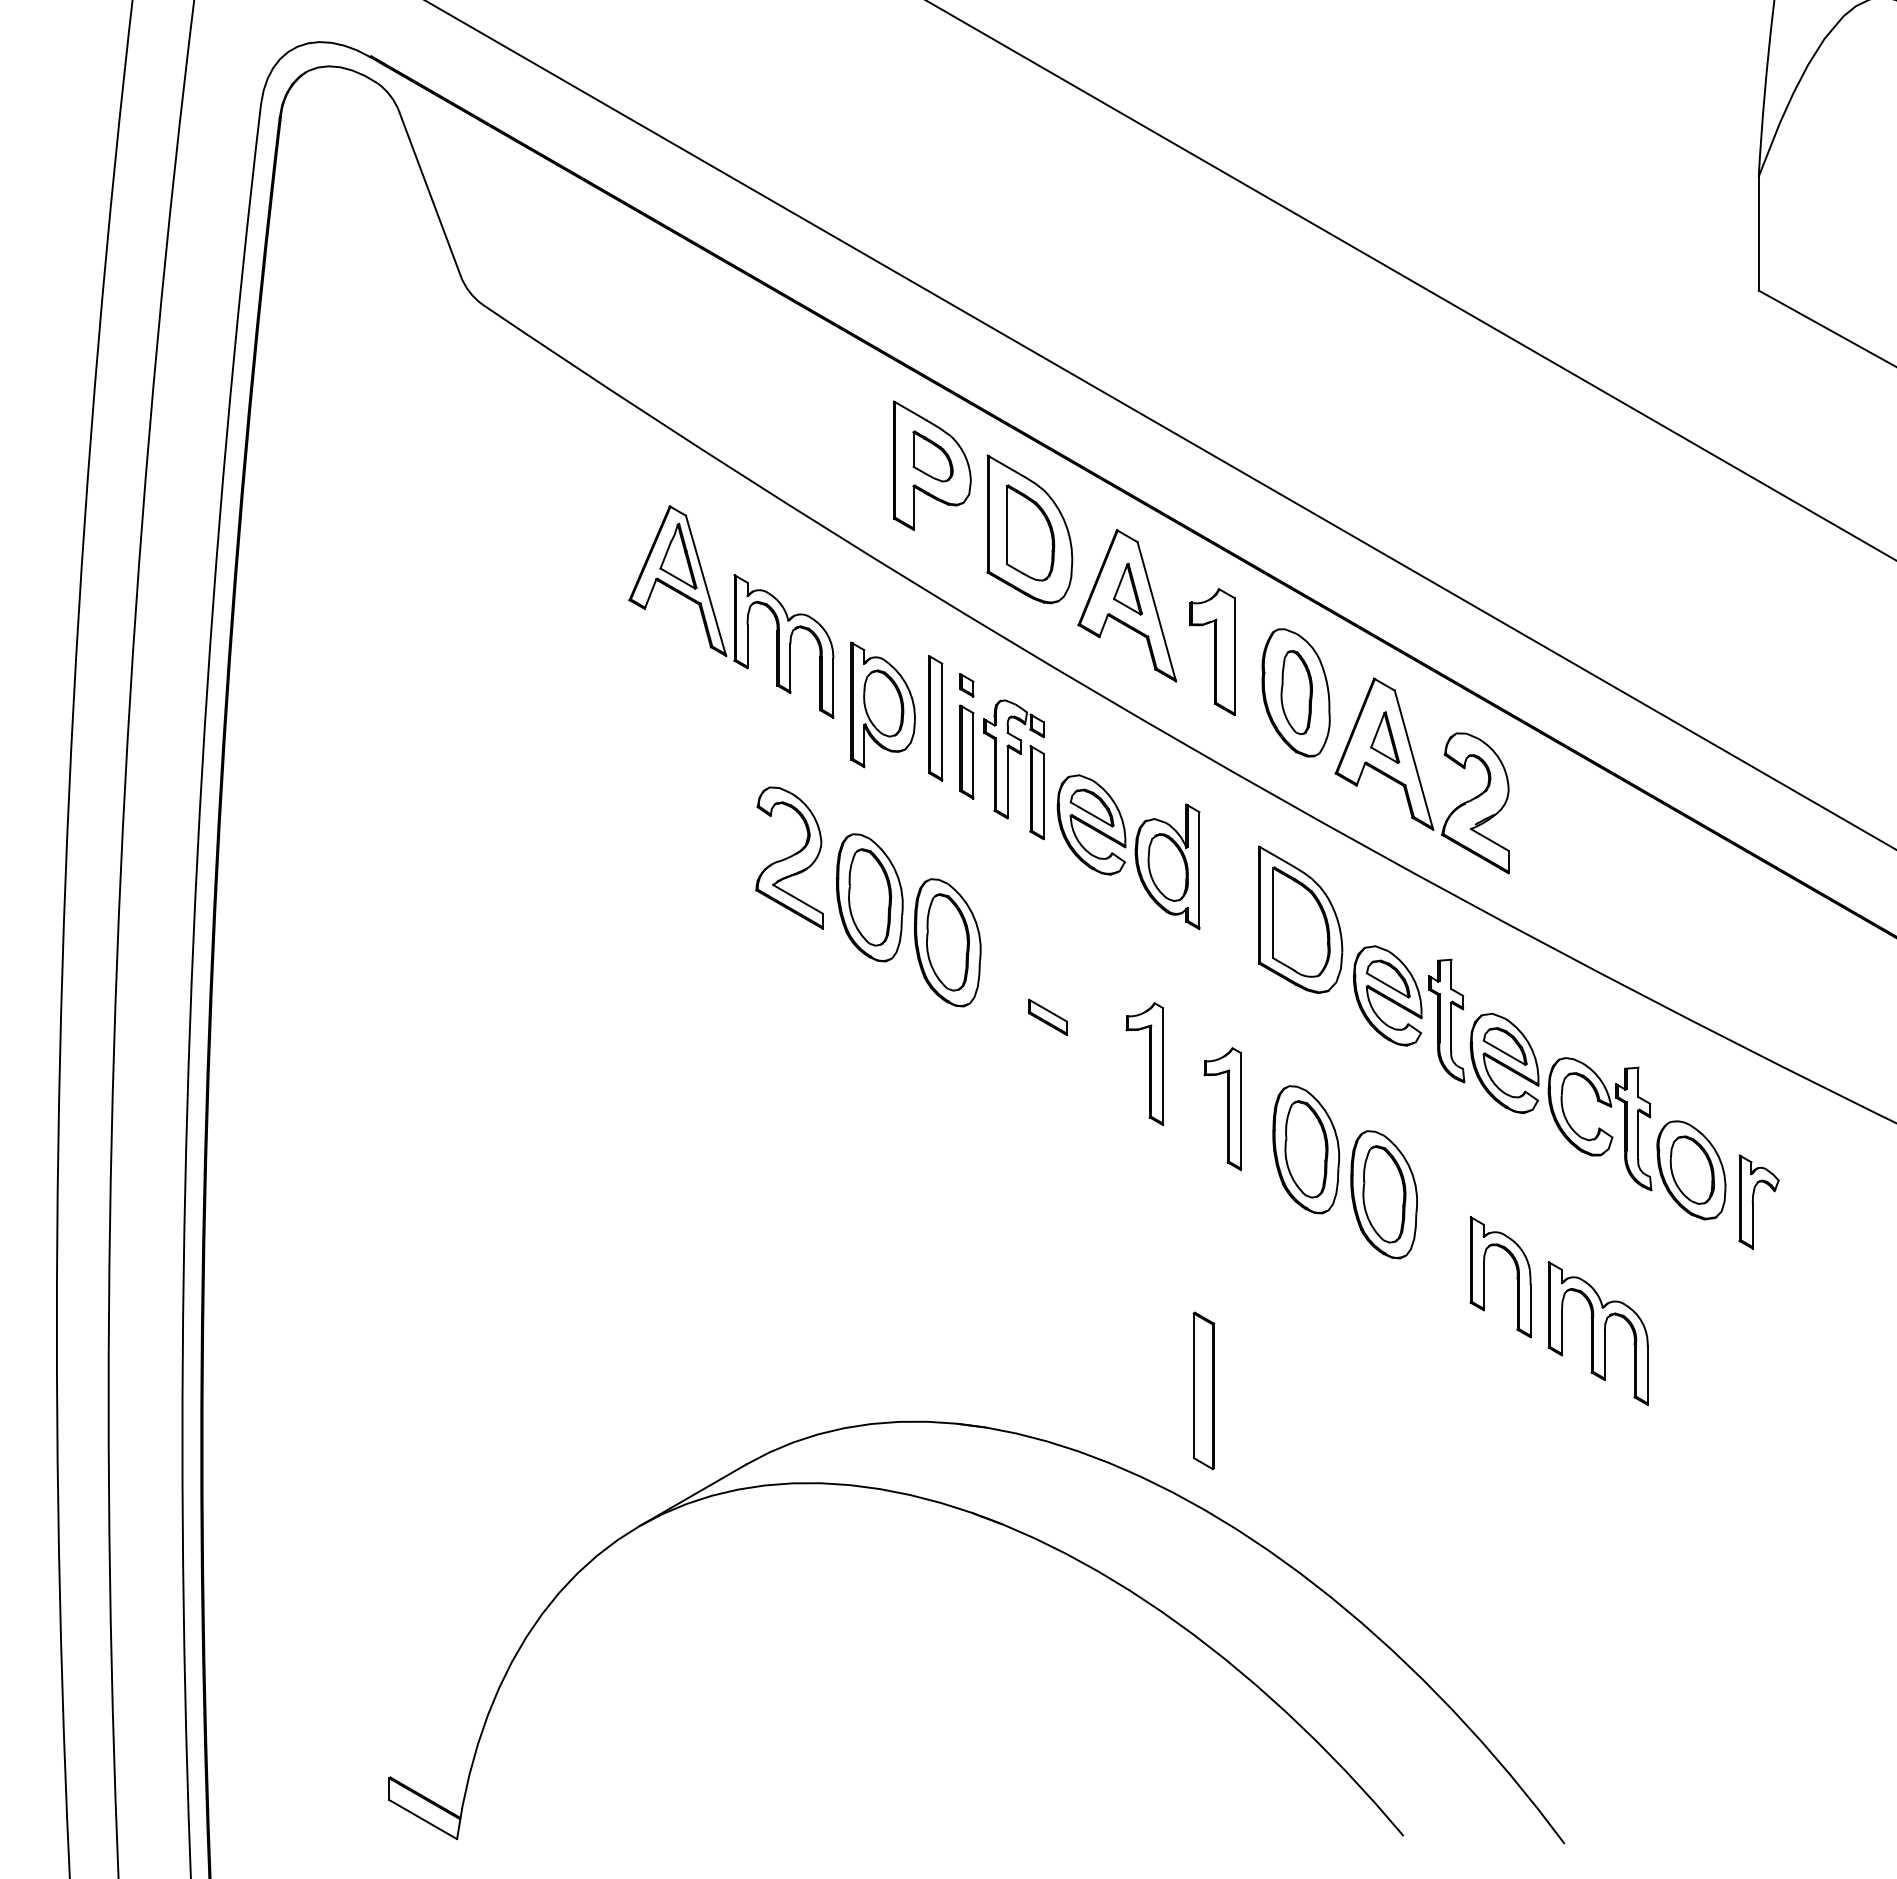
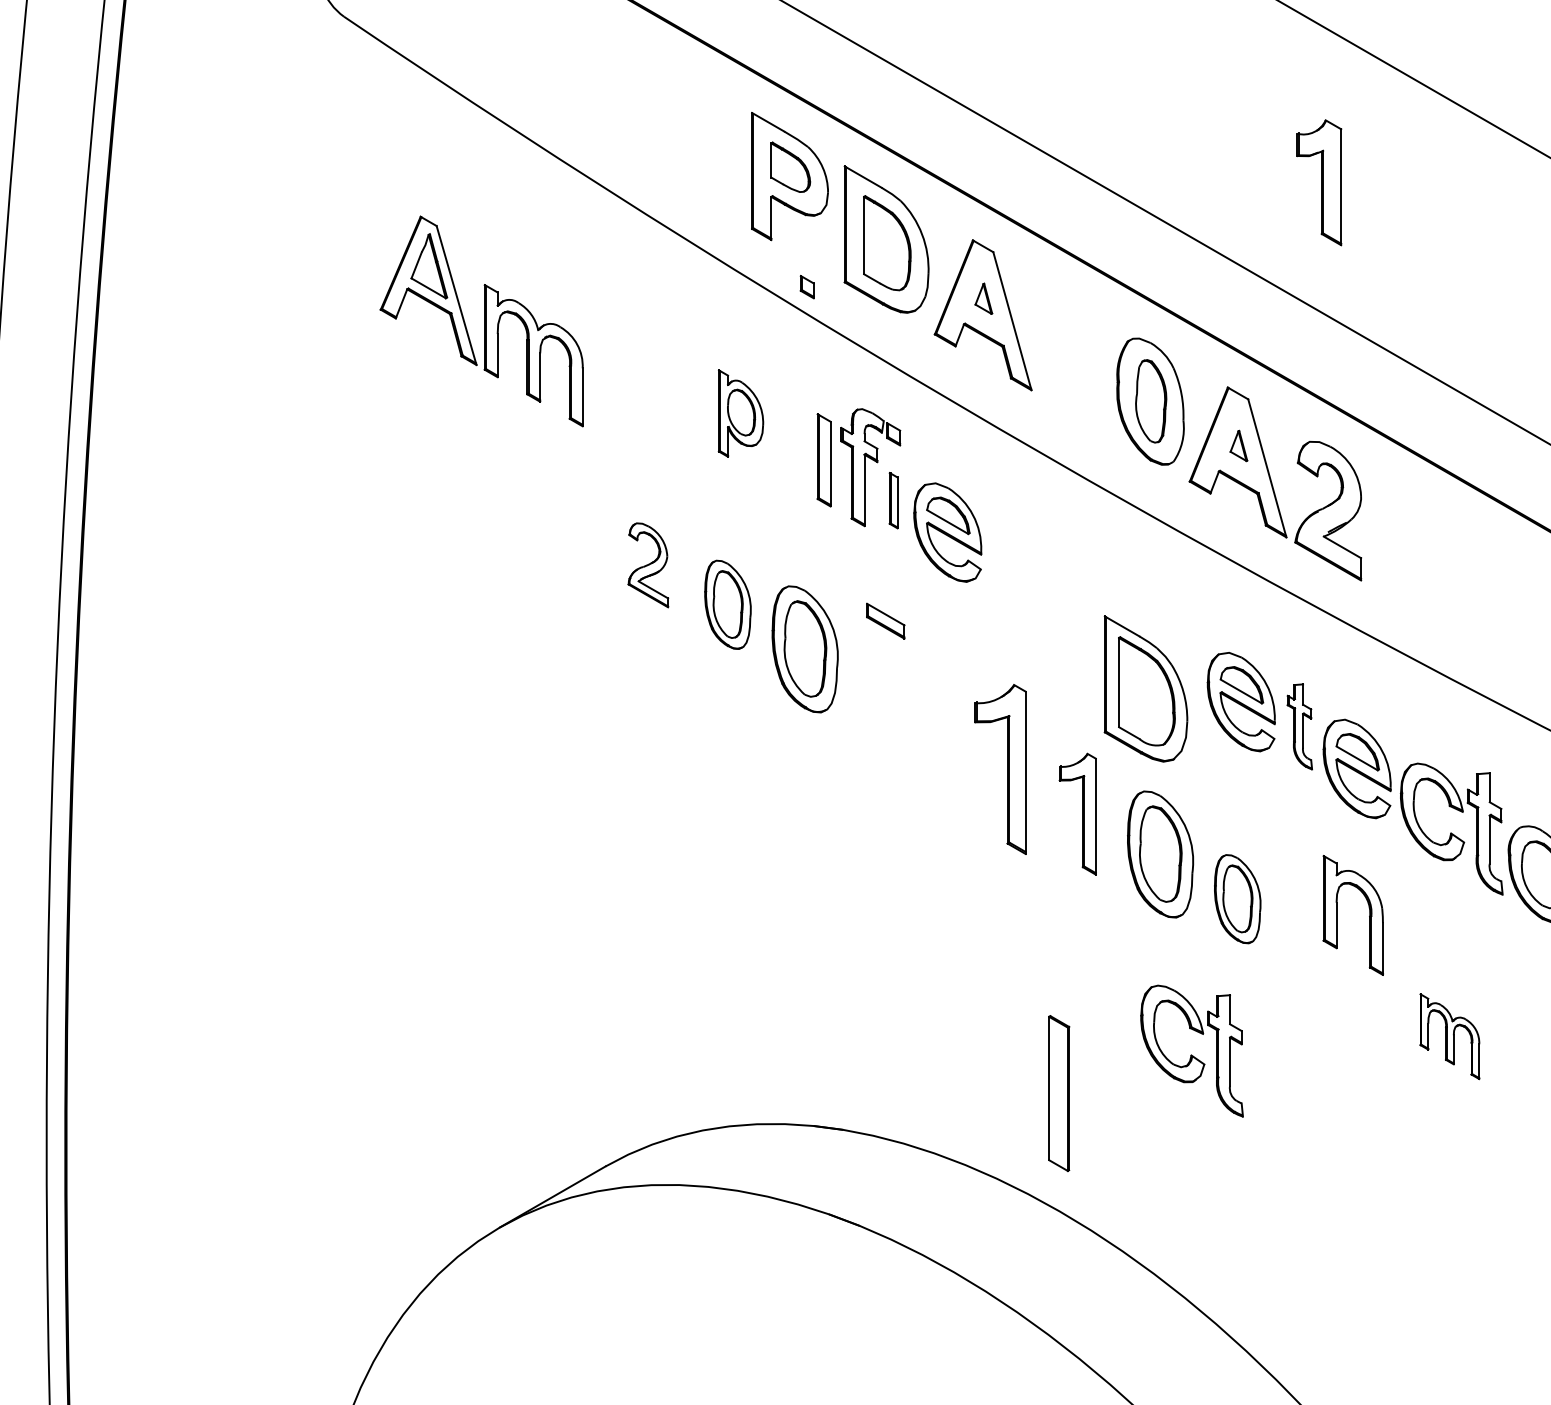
part: (1127, 588) -> (983, 298), size x0.6
part: (731, 611) -> (481, 320), moved
part: (1212, 652) -> (1319, 183), moved
part: (966, 685) -> (806, 287), moved
part: (882, 704) -> (740, 413), size x0.7
part: (935, 718) -> (793, 427), removed
part: (1385, 737) -> (1239, 445), size x0.6
part: (1036, 792) -> (893, 500), size x0.6
part: (789, 857) -> (648, 564), size x0.6
part: (1167, 866) -> (1023, 573), removed
part: (869, 897) -> (727, 604), size x0.7
part: (1300, 919) -> (1145, 688), moved
part: (1047, 1016) -> (885, 620), moved
part: (1446, 1020) -> (1299, 726), size x0.7
part: (1144, 1064) -> (1000, 770), size x1.4
part: (1383, 1194) -> (1237, 898), size x0.7
part: (1484, 1277) -> (1337, 915), moved
part: (1597, 1333) -> (1449, 1036), size x0.6
part: (1337, 1348) -> (1191, 1051), added

